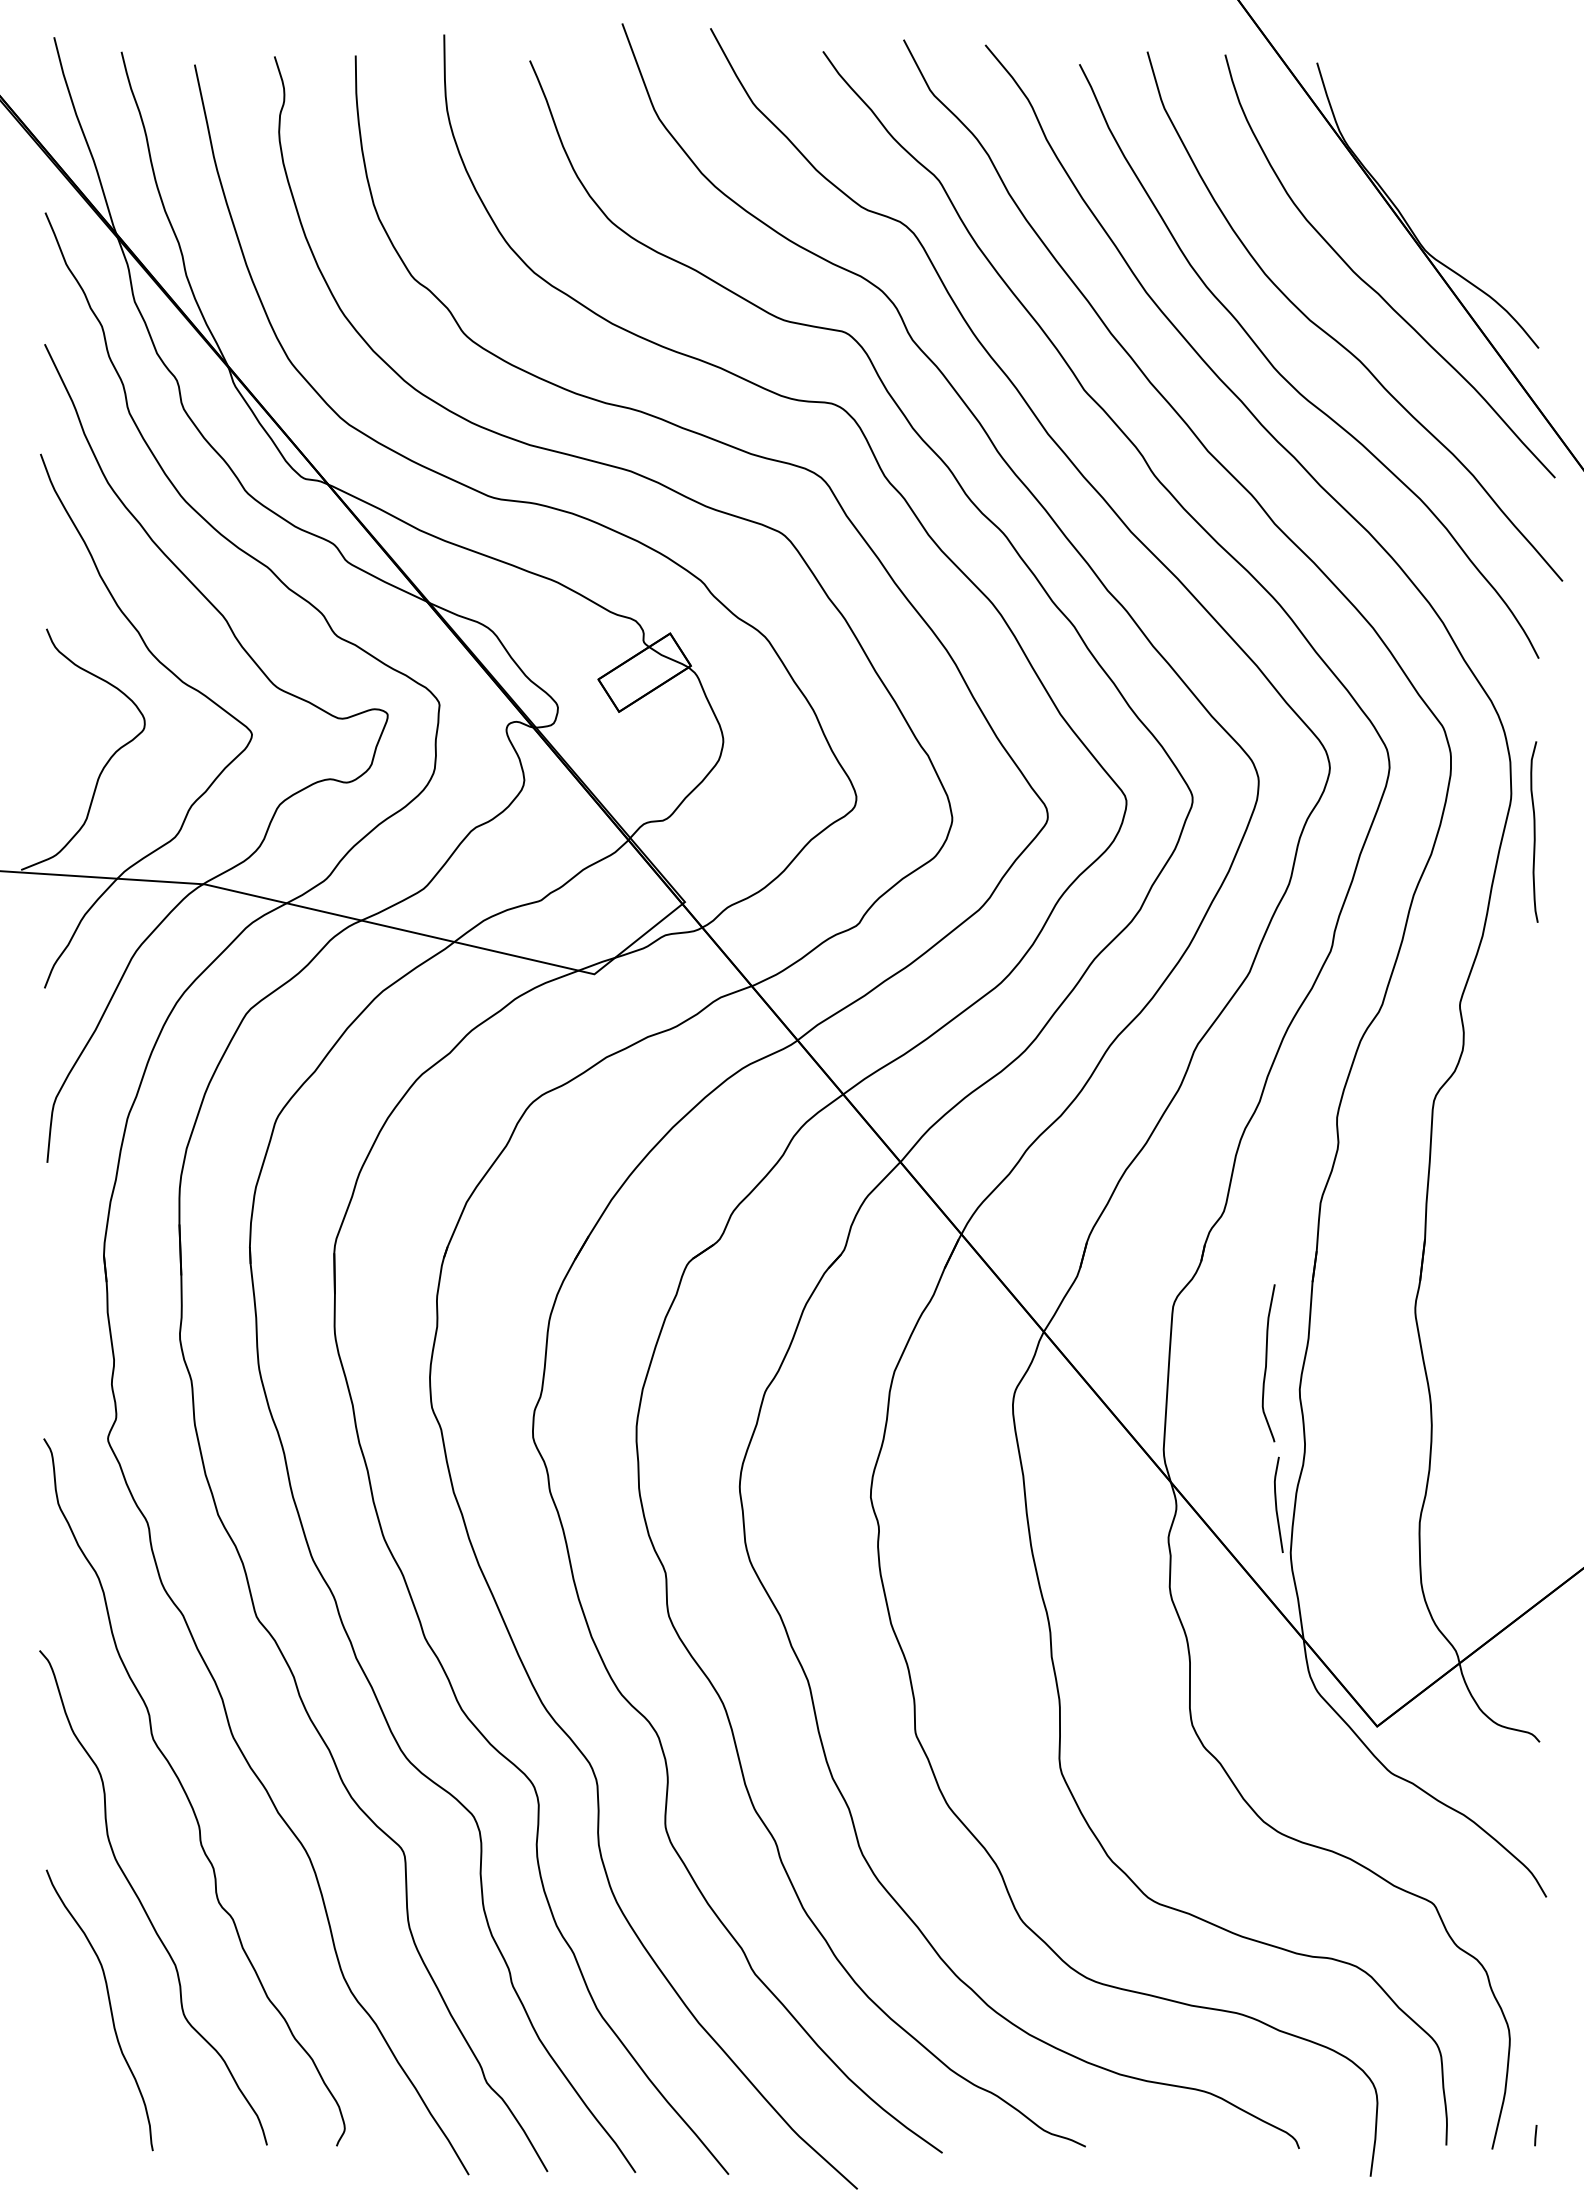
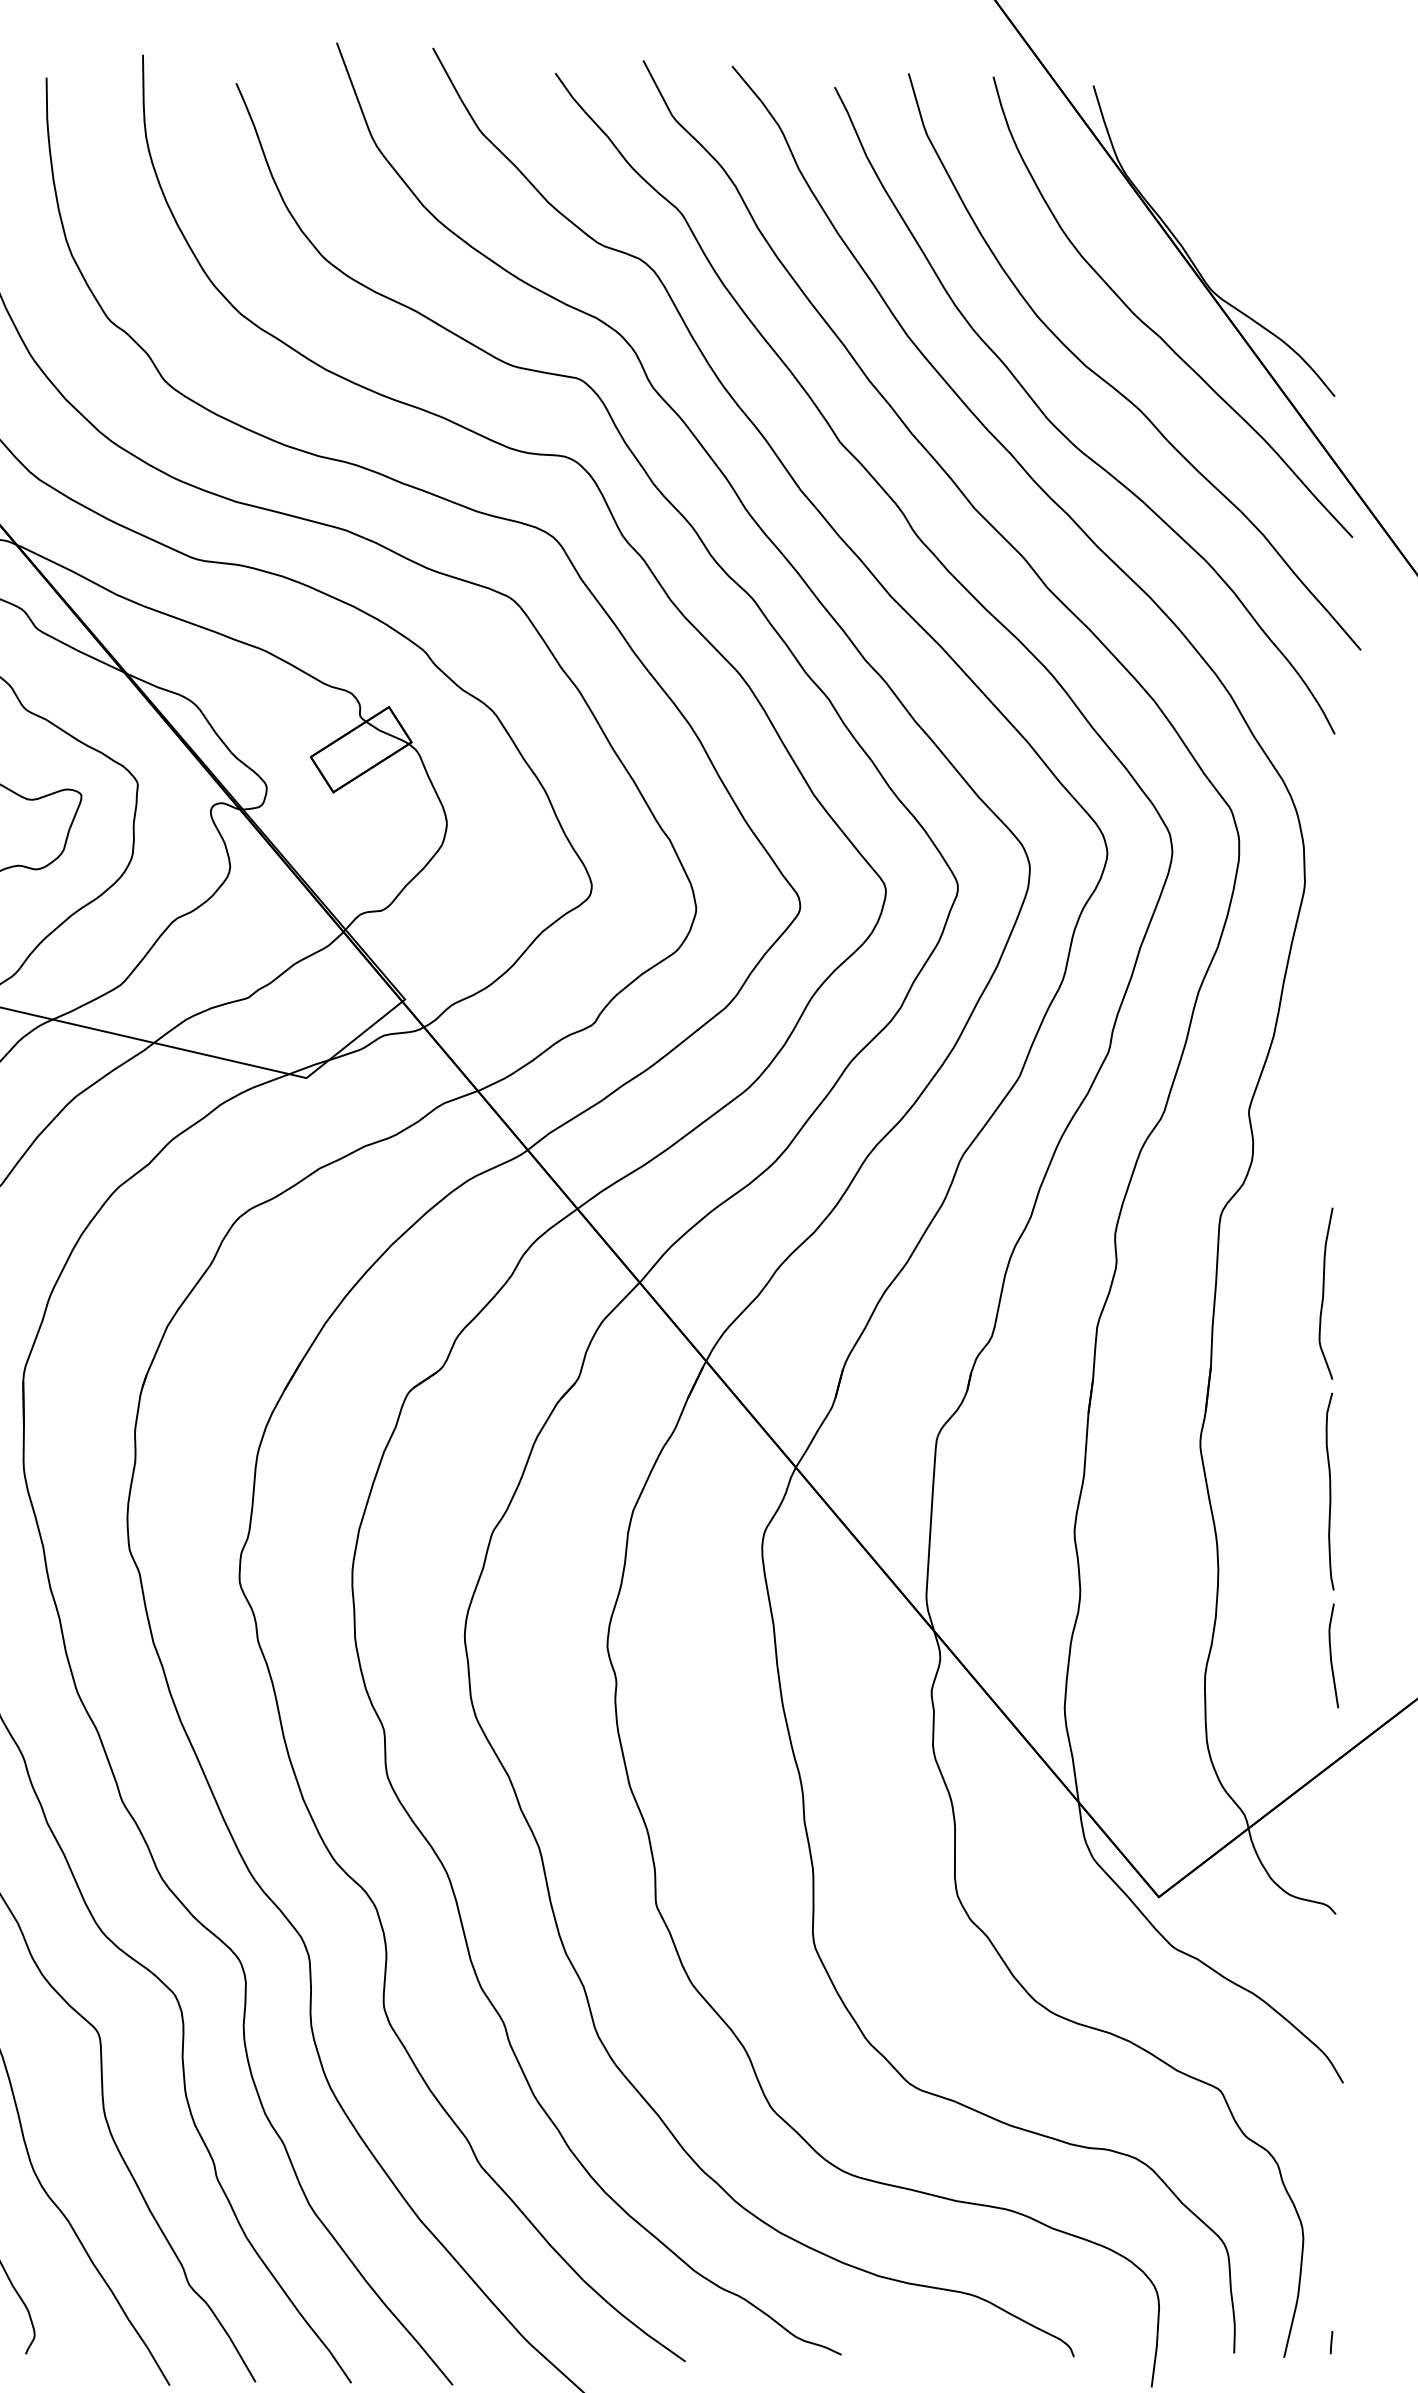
curve: (1534, 831) -> (1330, 1491), moved
curve: (1267, 1362) -> (1324, 1292), moved
curve: (1276, 1504) -> (1331, 1655), moved

